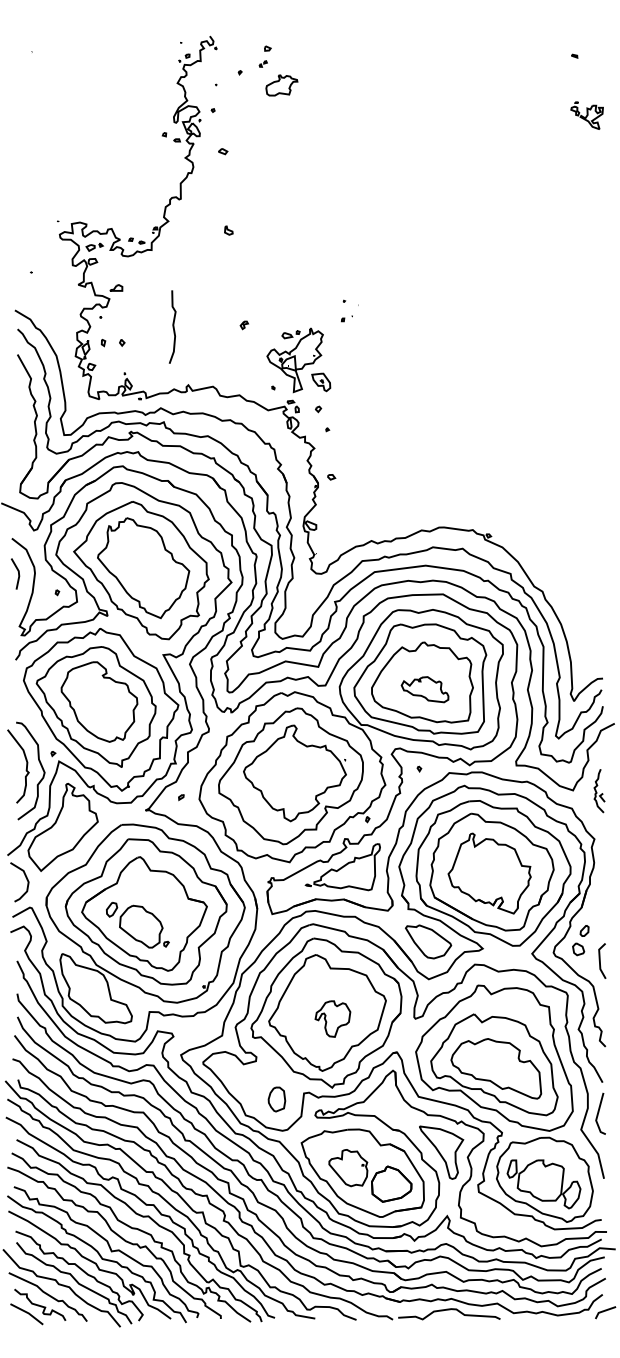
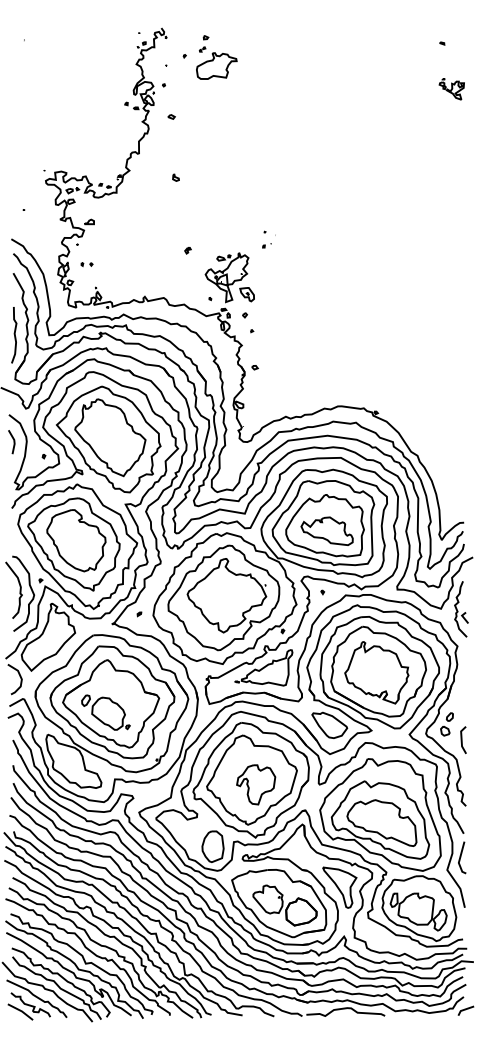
part: (281, 85) -> (216, 66), size x1.67
curve: (172, 326) -> (14, 334), moved
part: (113, 343) -> (87, 264), size x0.62
part: (424, 689) -> (326, 531), size x1.43
part: (599, 790) -> (461, 608), size x1.67
part: (332, 1018) -> (255, 784), size x1.43
part: (276, 1099) -> (212, 846), size x1.67

